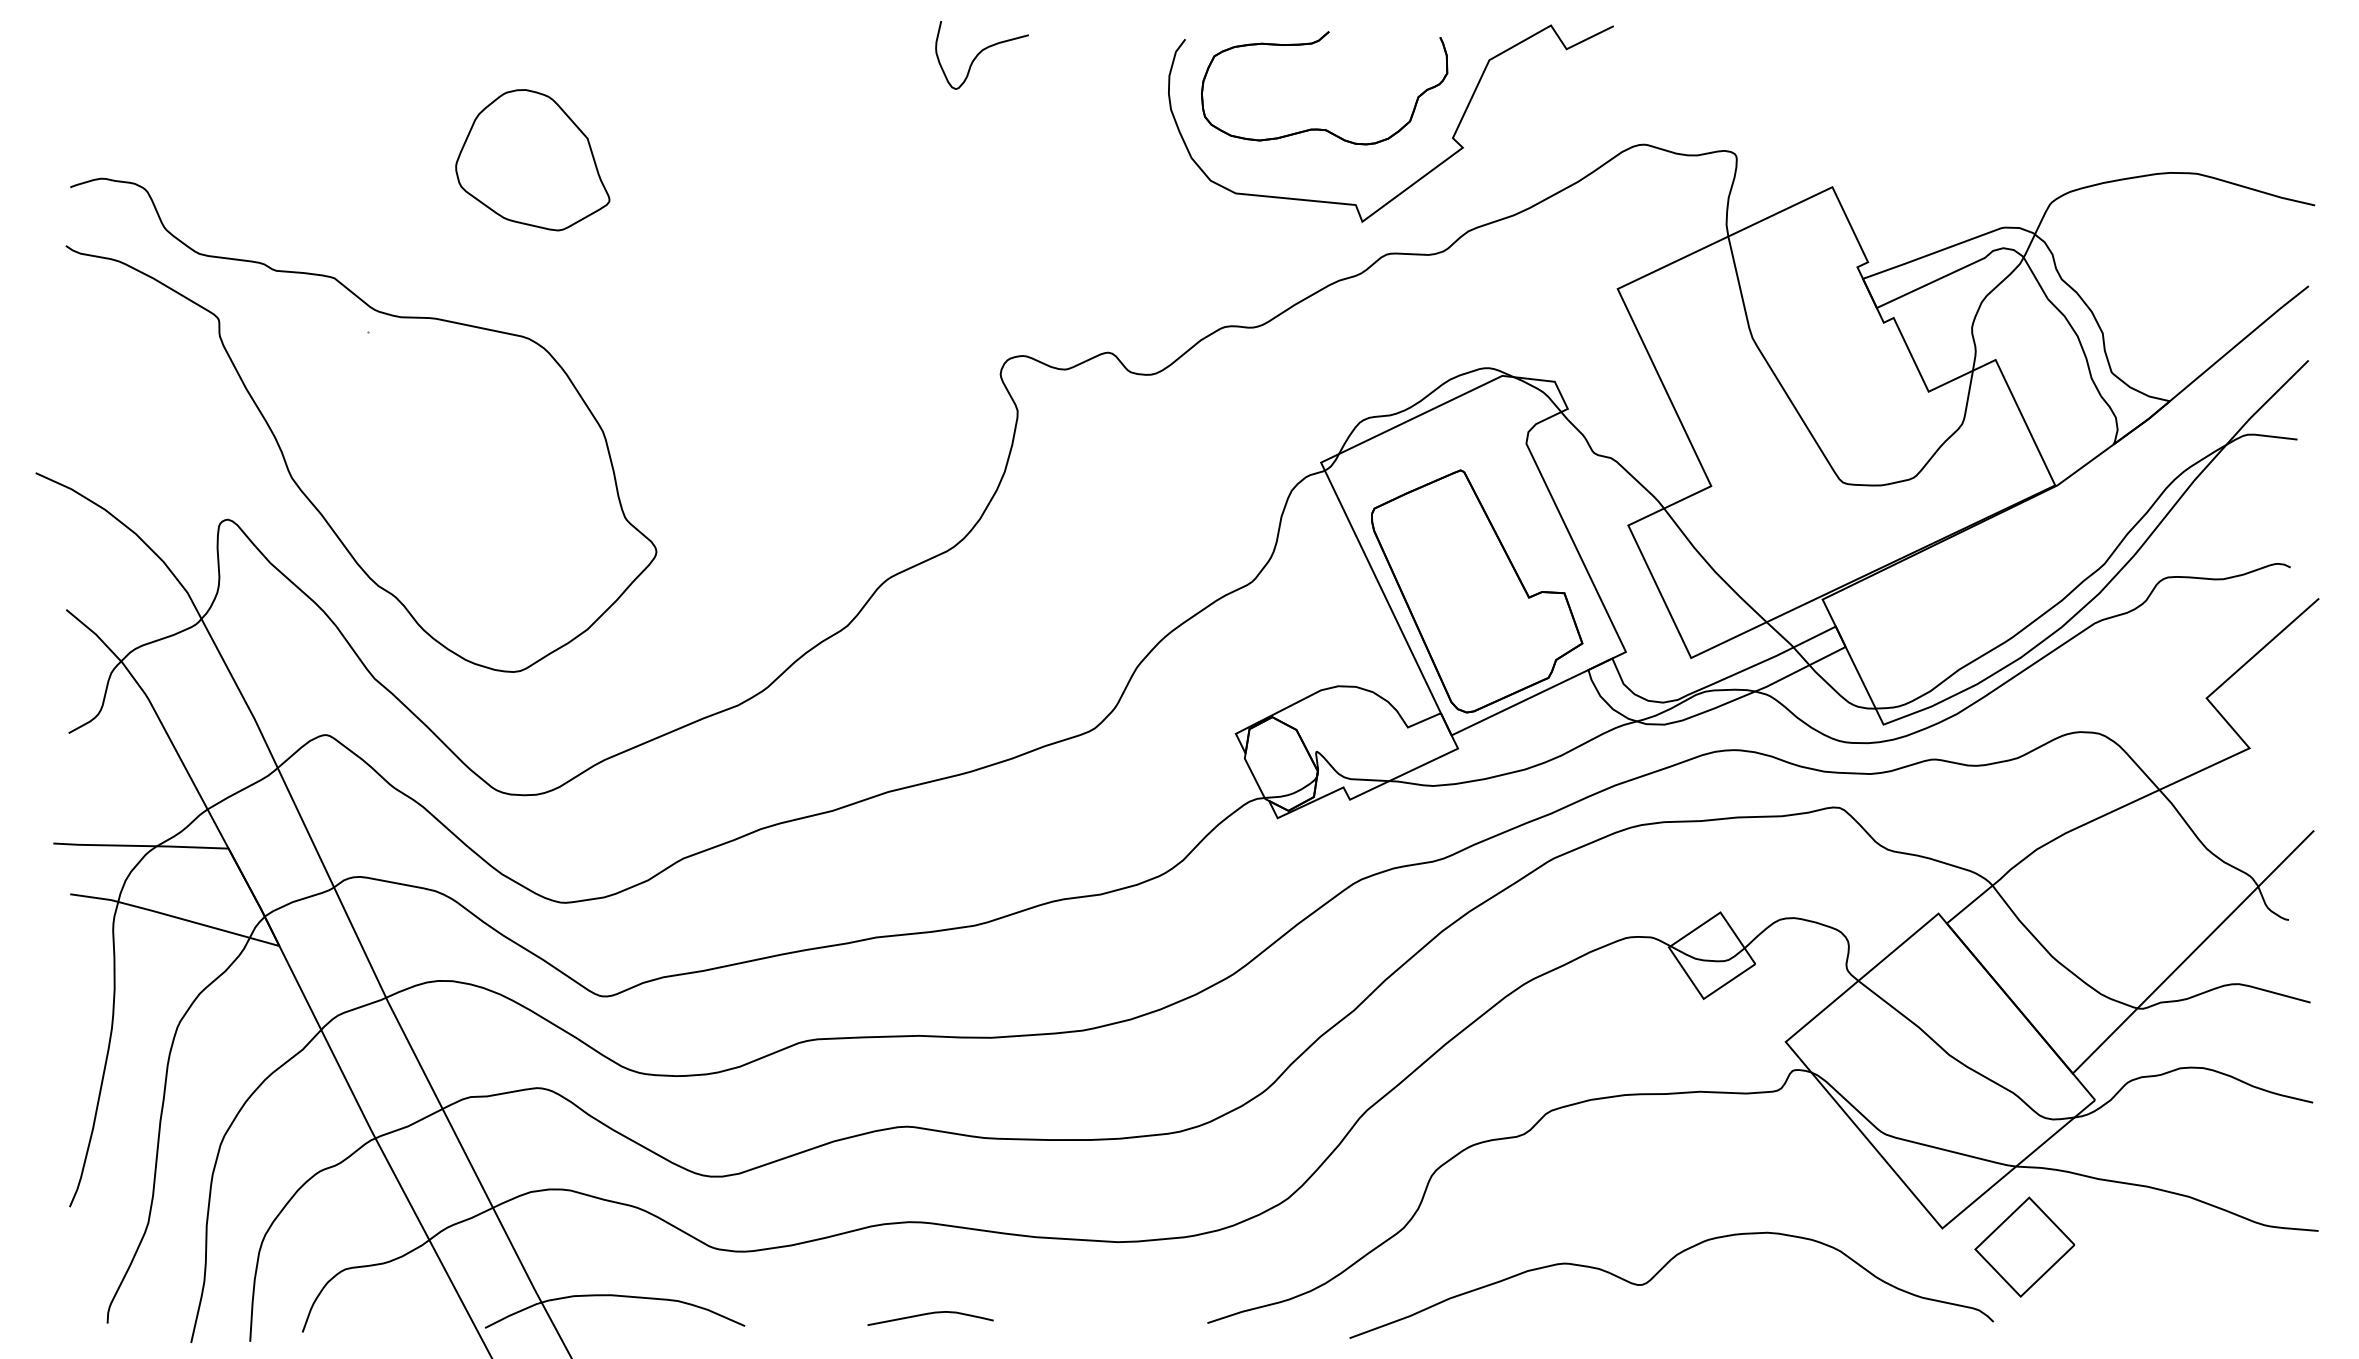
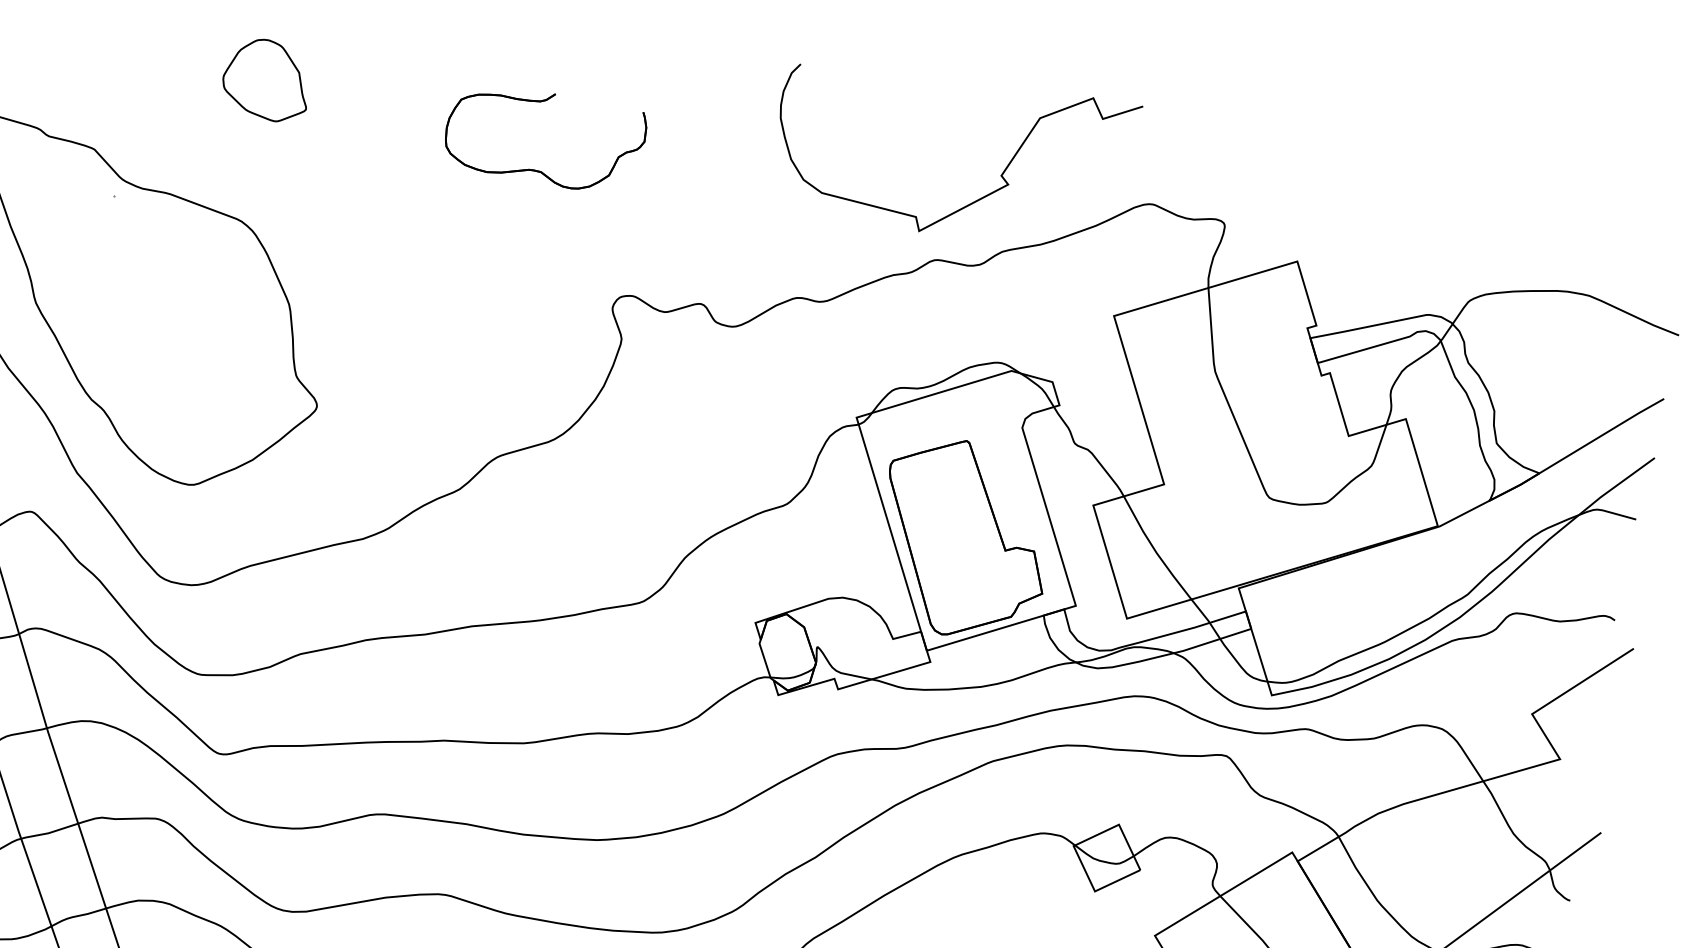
curve: (980, 53) -> (636, 50), removed
part: (1321, 128) -> (537, 170), moved
part: (532, 160) -> (266, 80), size x0.7

